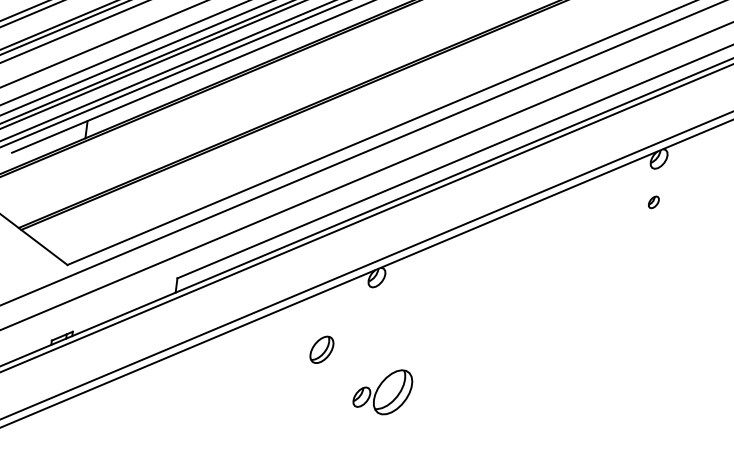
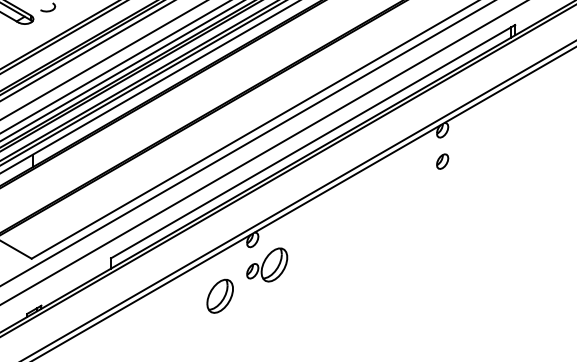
part: (653, 202) -> (442, 161), size x1.67
part: (321, 348) -> (219, 295), size x1.67
part: (383, 390) -> (267, 264), moved

